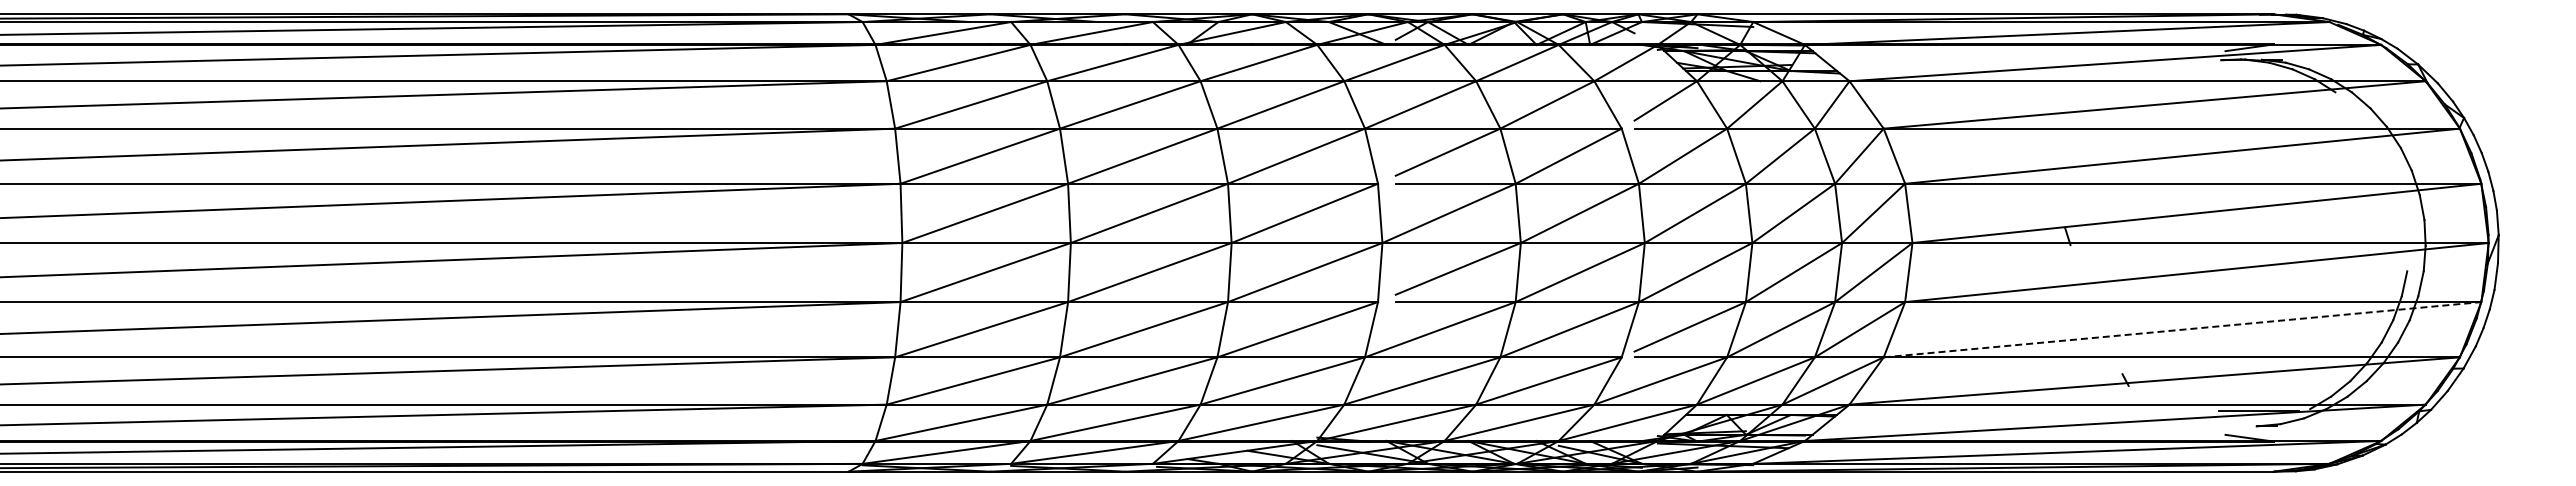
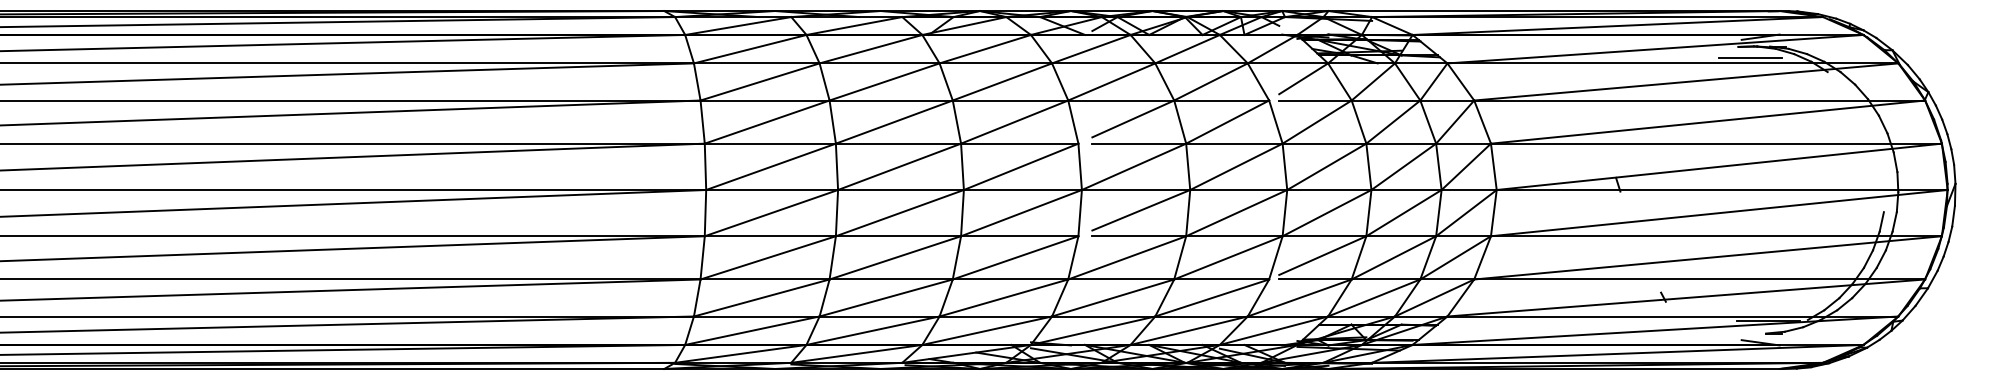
line: (2236, 74) -> (1750, 58), added
line: (2183, 329) -> (1708, 257), dashed -> solid

